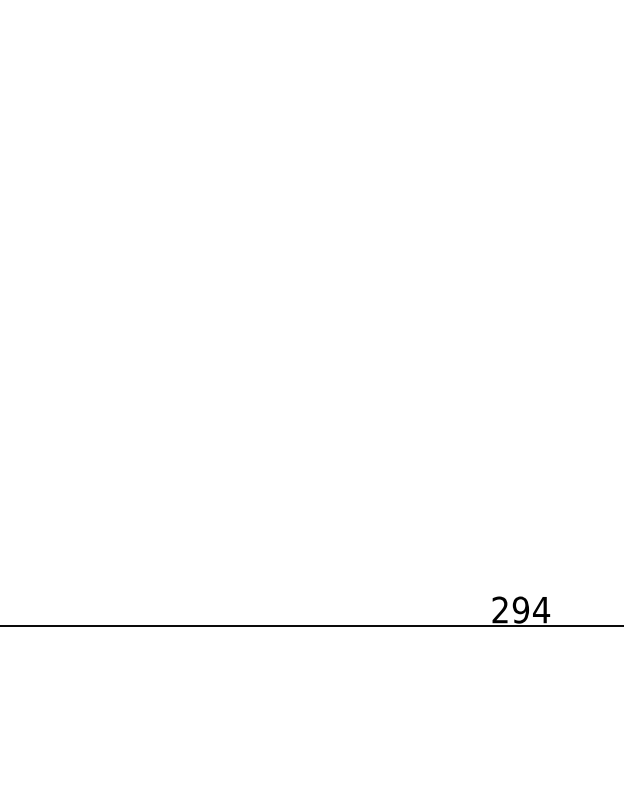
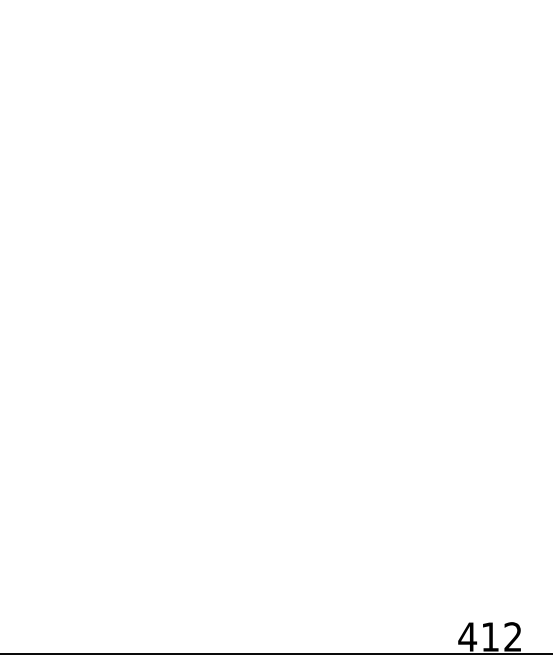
text: (520, 609) -> (489, 636), 294 -> 412

